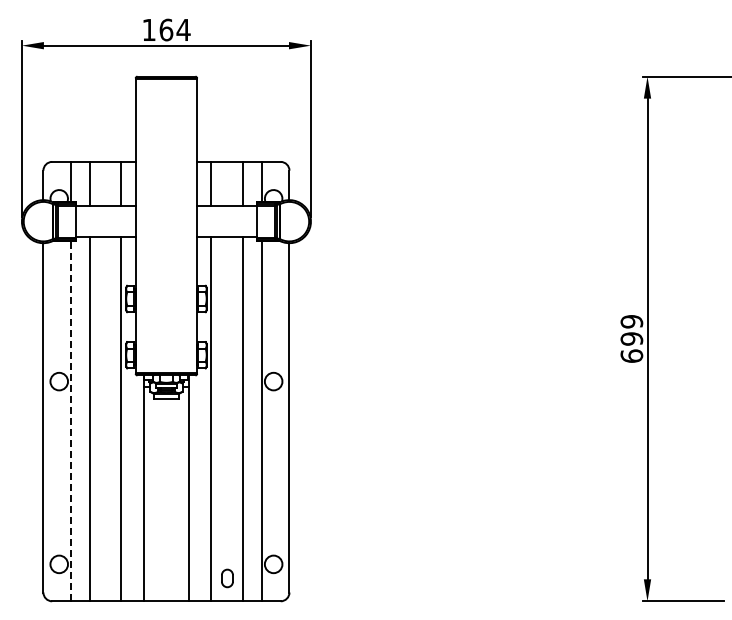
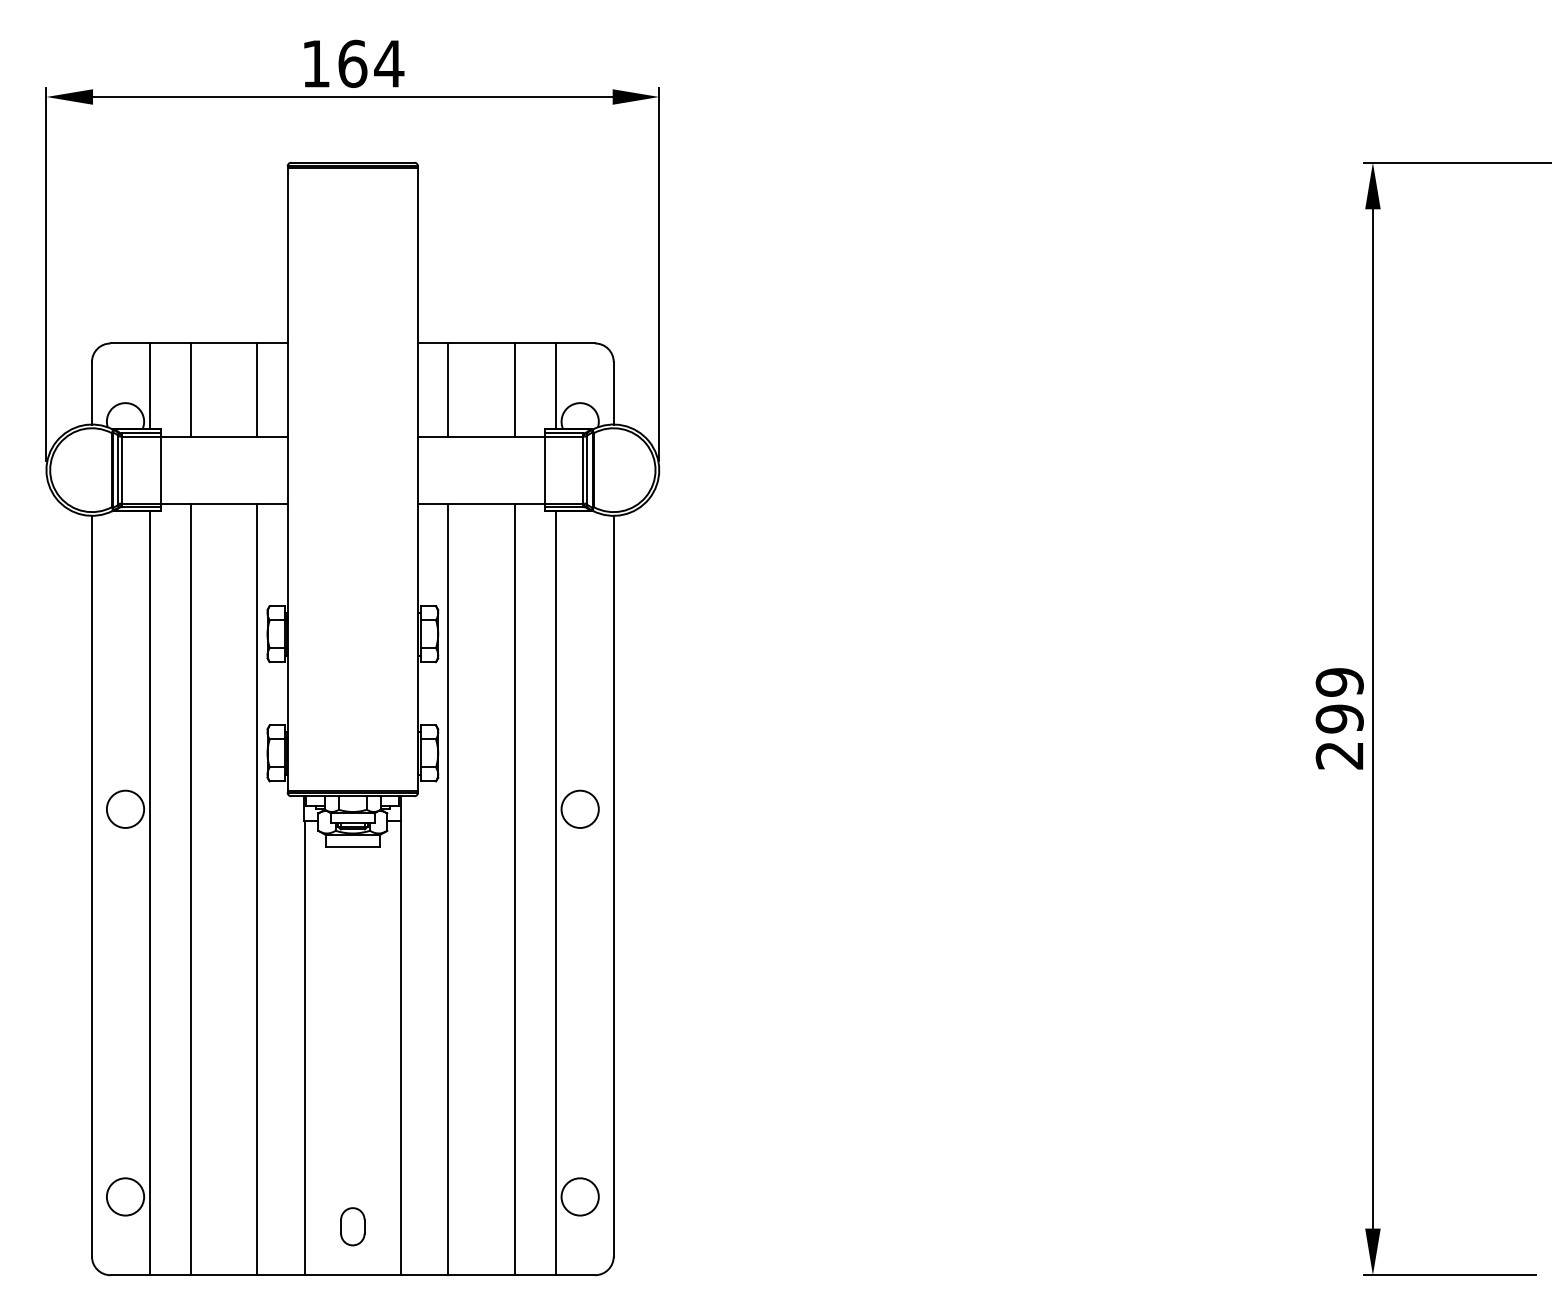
text: (631, 355) -> (1338, 753), 699 -> 299
line: (70, 420) -> (149, 891), dashed -> solid
part: (227, 578) -> (352, 1226), moved

